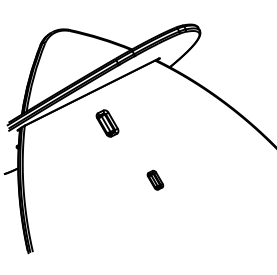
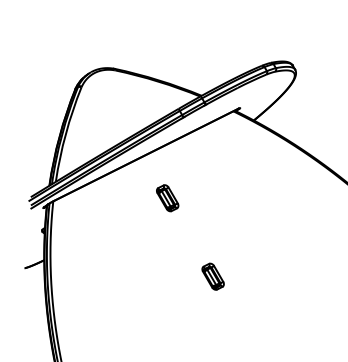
part: (107, 123) -> (167, 198), size x0.71
part: (155, 179) -> (213, 275), moved

